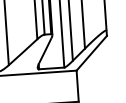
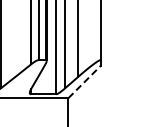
line: (92, 52) -> (85, 81), solid -> dashed

